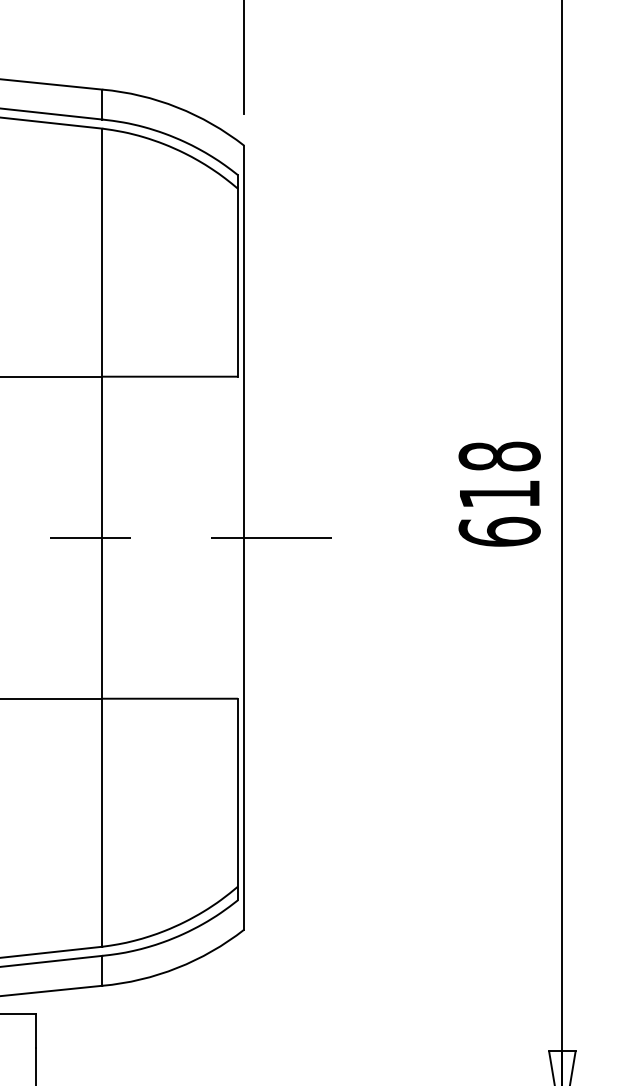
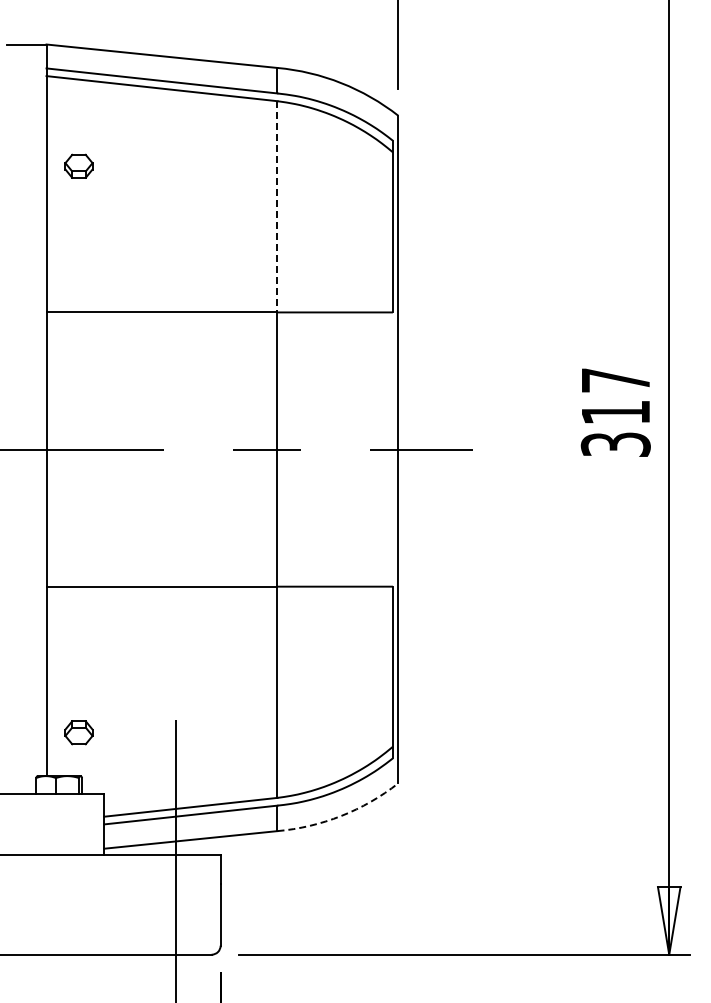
line: (102, 252) -> (277, 206), solid -> dashed
text: (499, 494) -> (615, 412), 618 -> 317
arc: (177, 967) -> (341, 815), solid -> dashed

